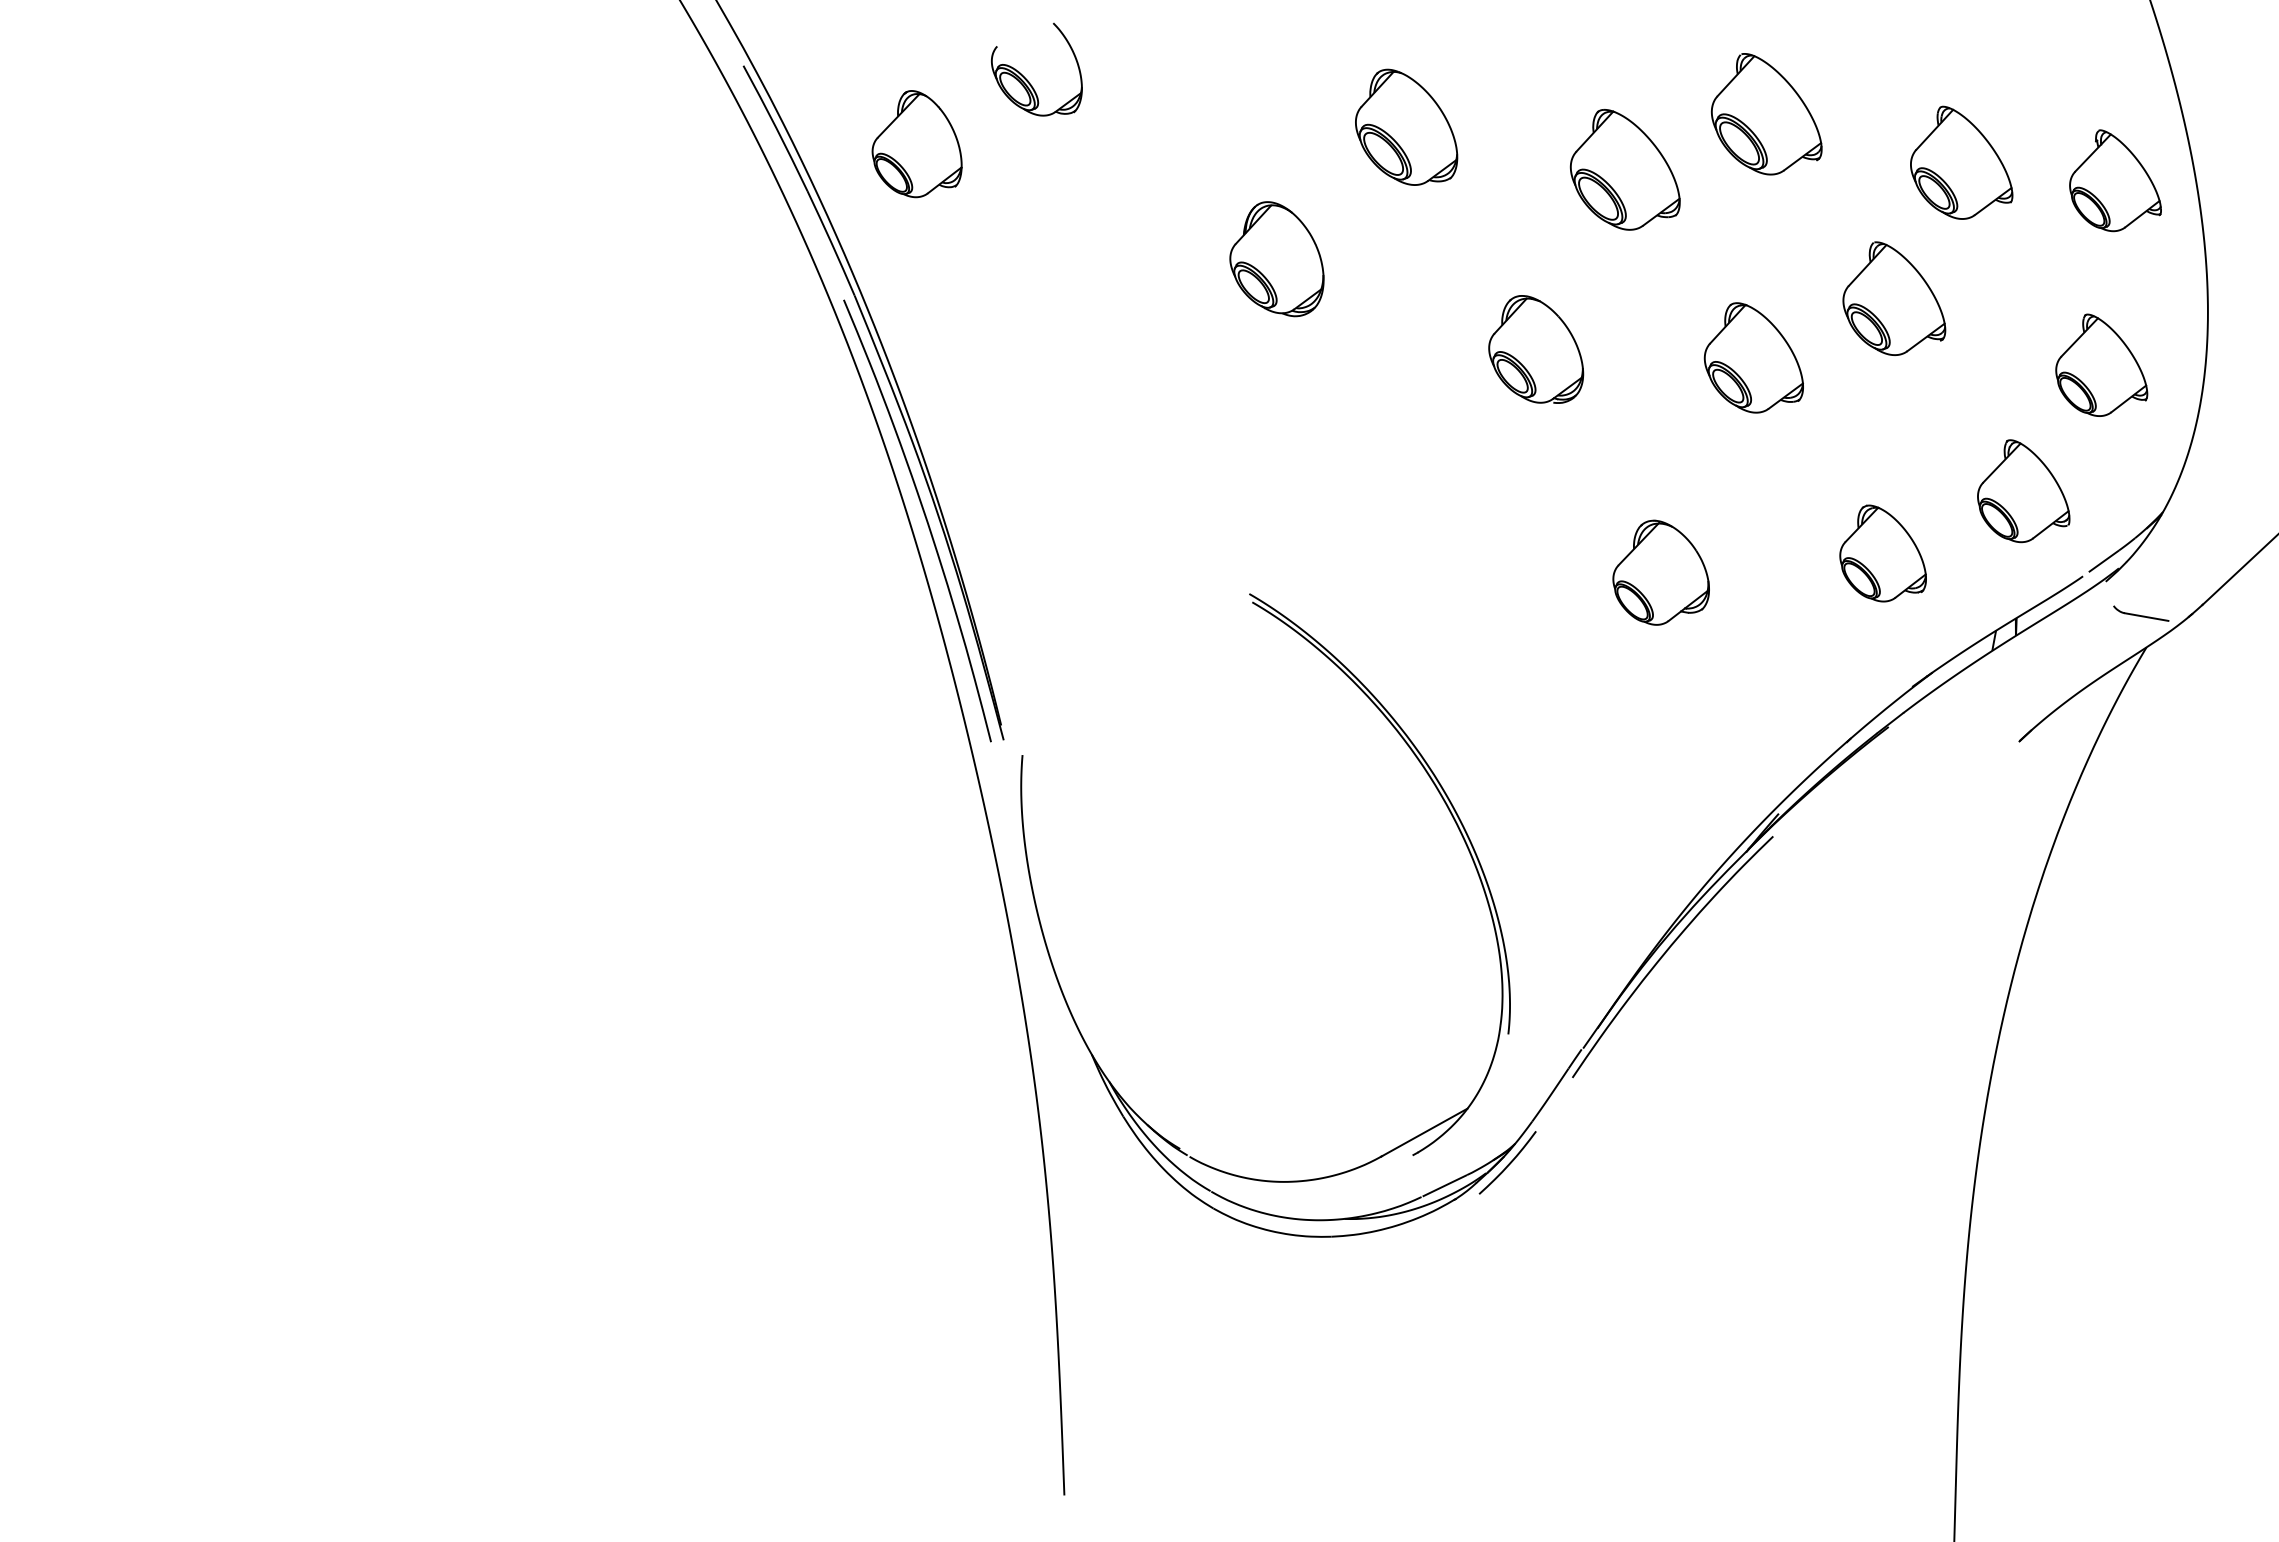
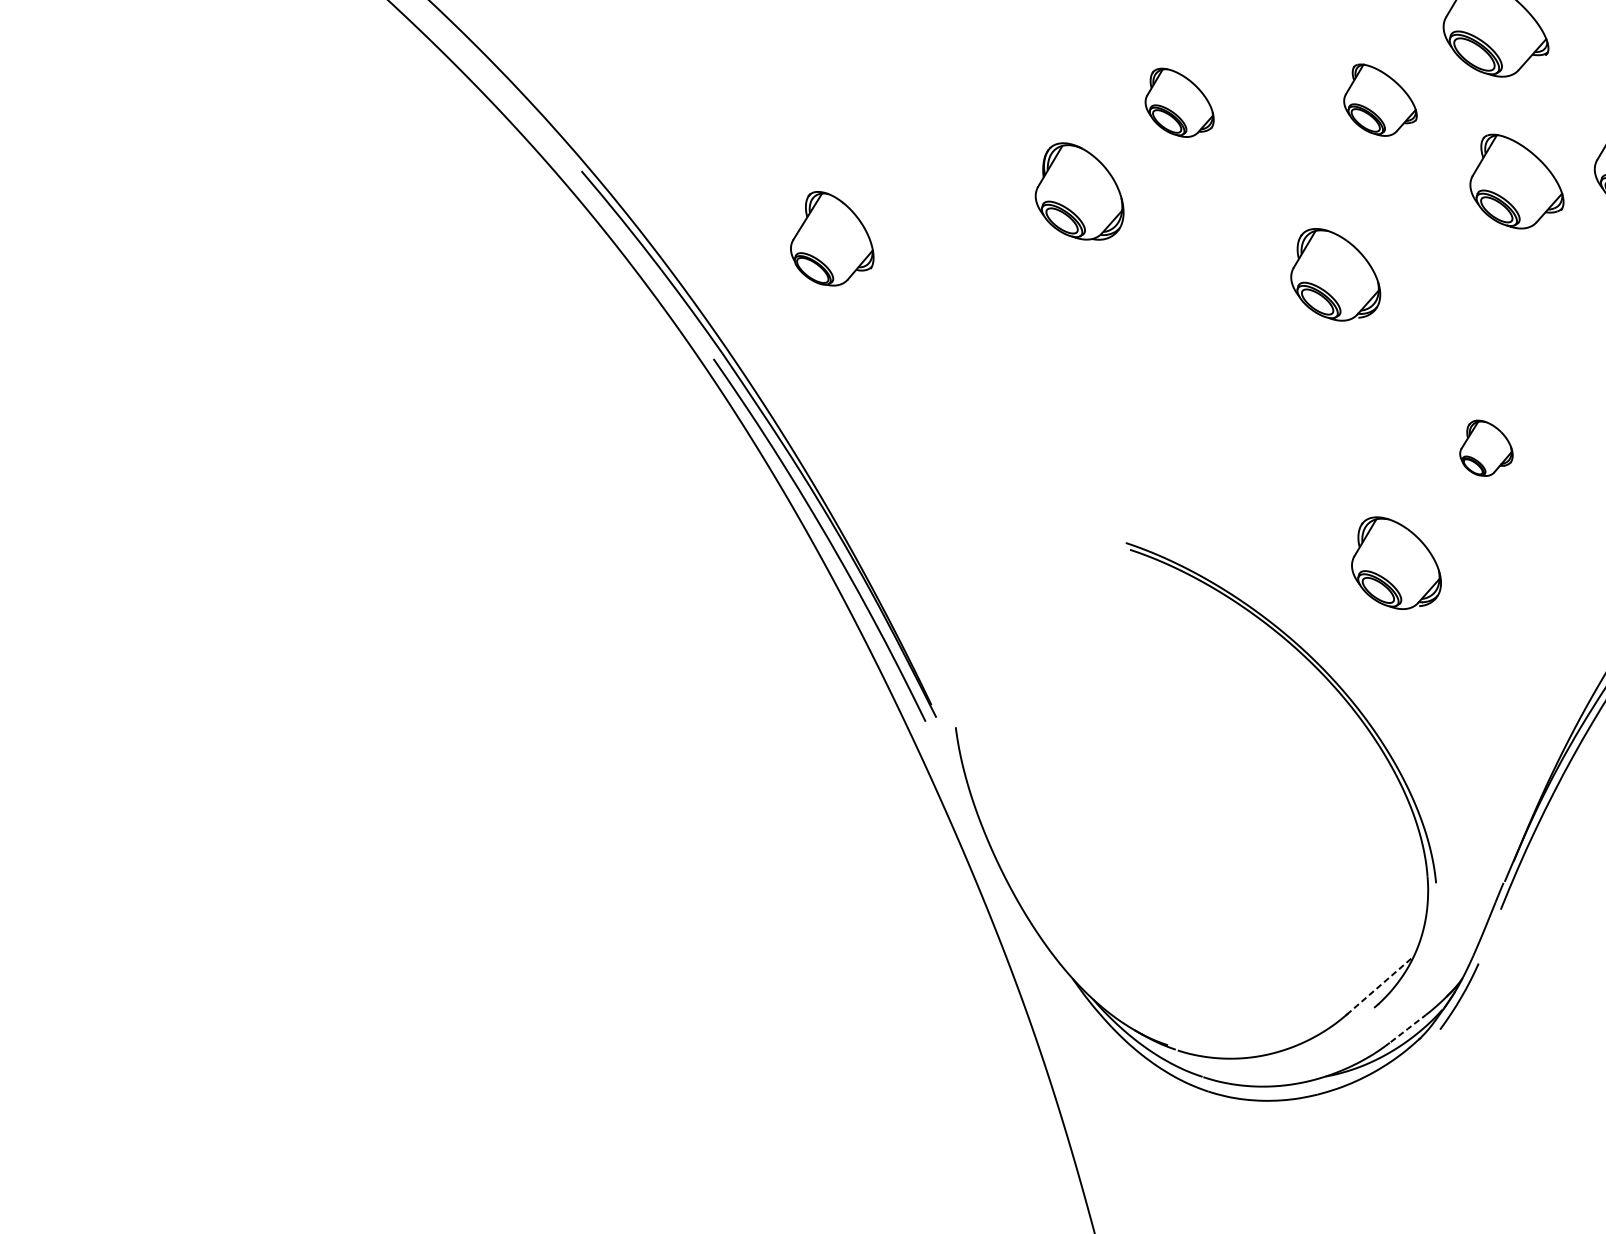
part: (1026, 78) -> (833, 129), removed
part: (1406, 126) -> (1177, 101), size x0.7
part: (916, 144) -> (828, 238), moved
part: (1624, 169) -> (1377, 98), size x0.7
part: (1276, 259) -> (1077, 192), moved
part: (1753, 357) -> (1513, 179), moved
part: (1660, 572) -> (1484, 447), size x0.6
part: (1536, 676) -> (1394, 562), added
line: (1424, 1132) -> (1380, 985), solid -> dashed
line: (1444, 1186) -> (1408, 1029), solid -> dashed

